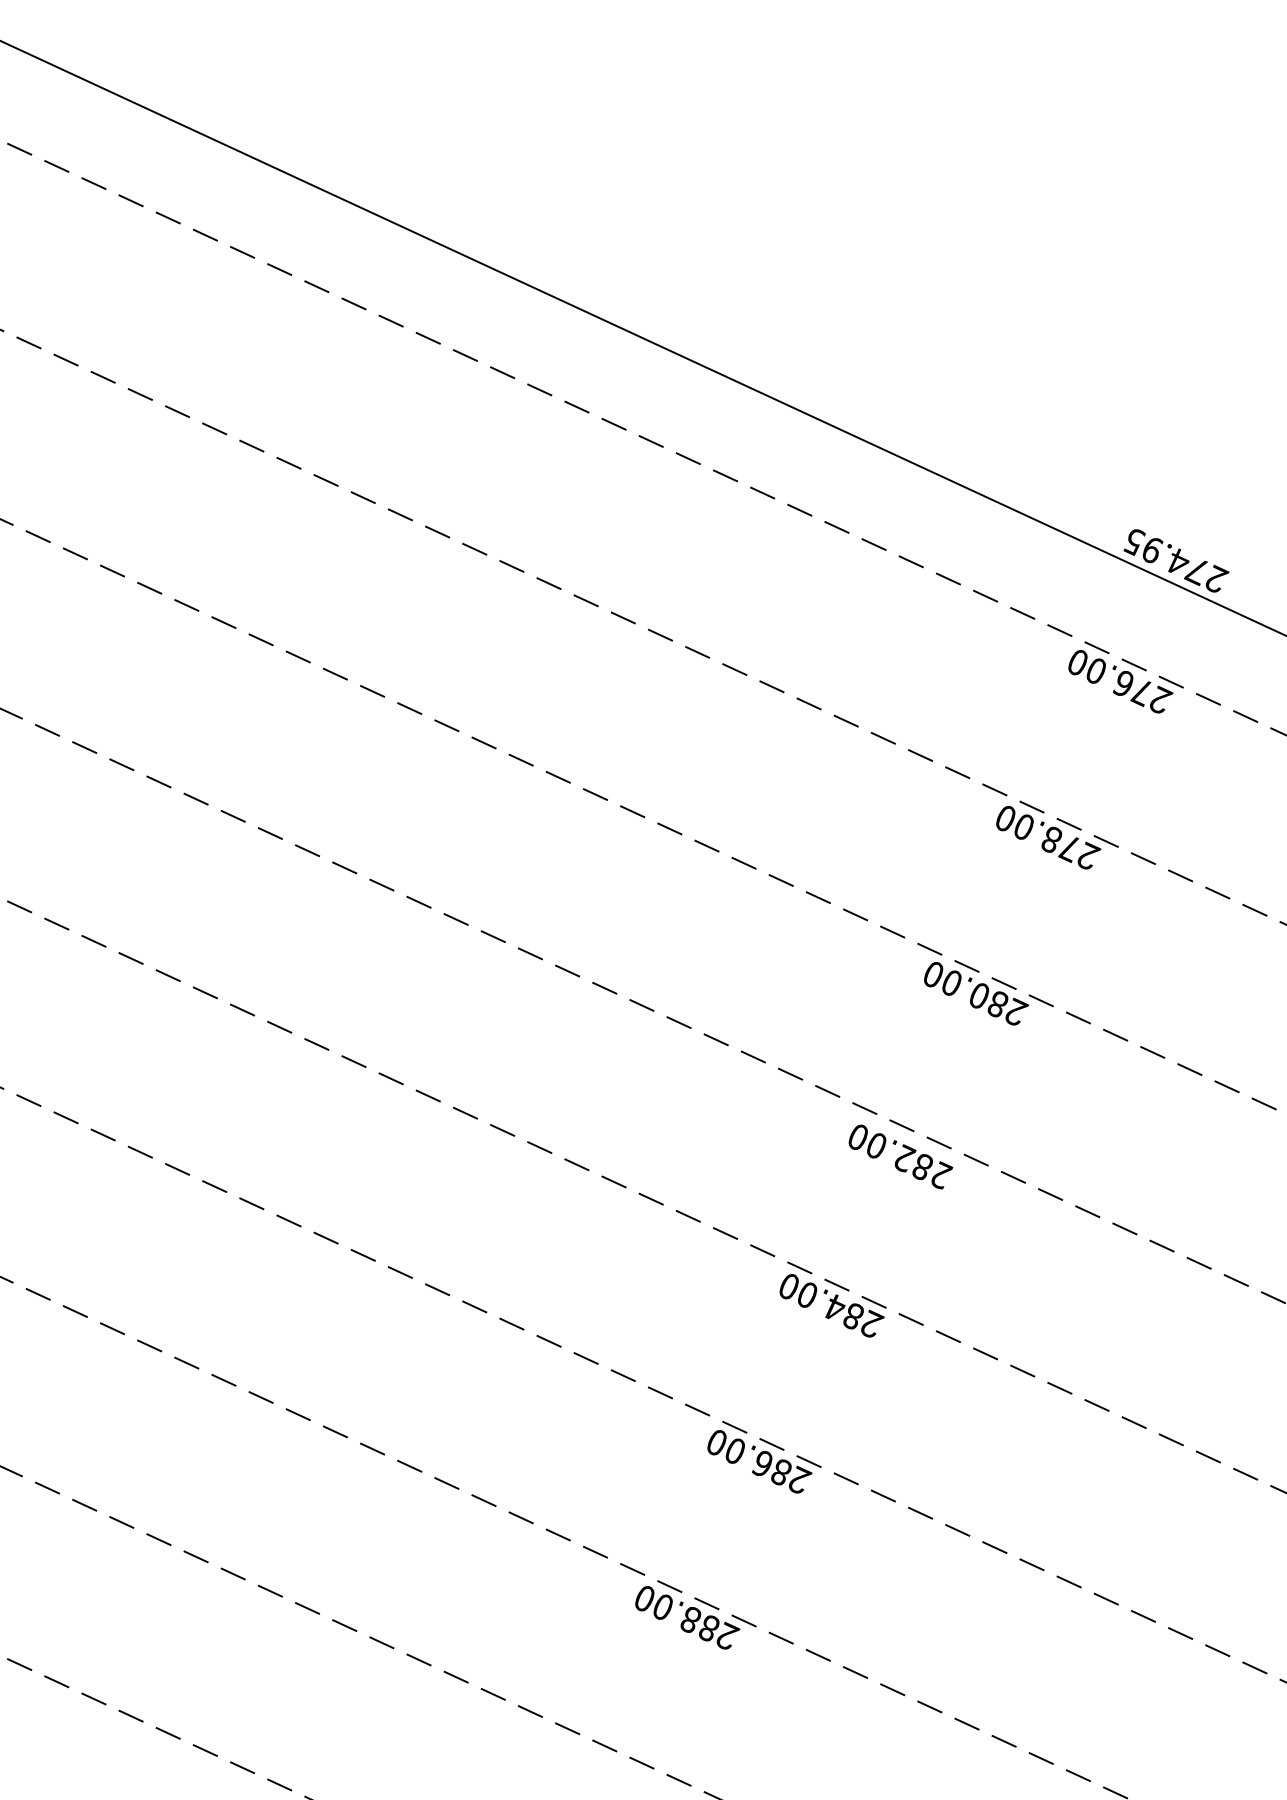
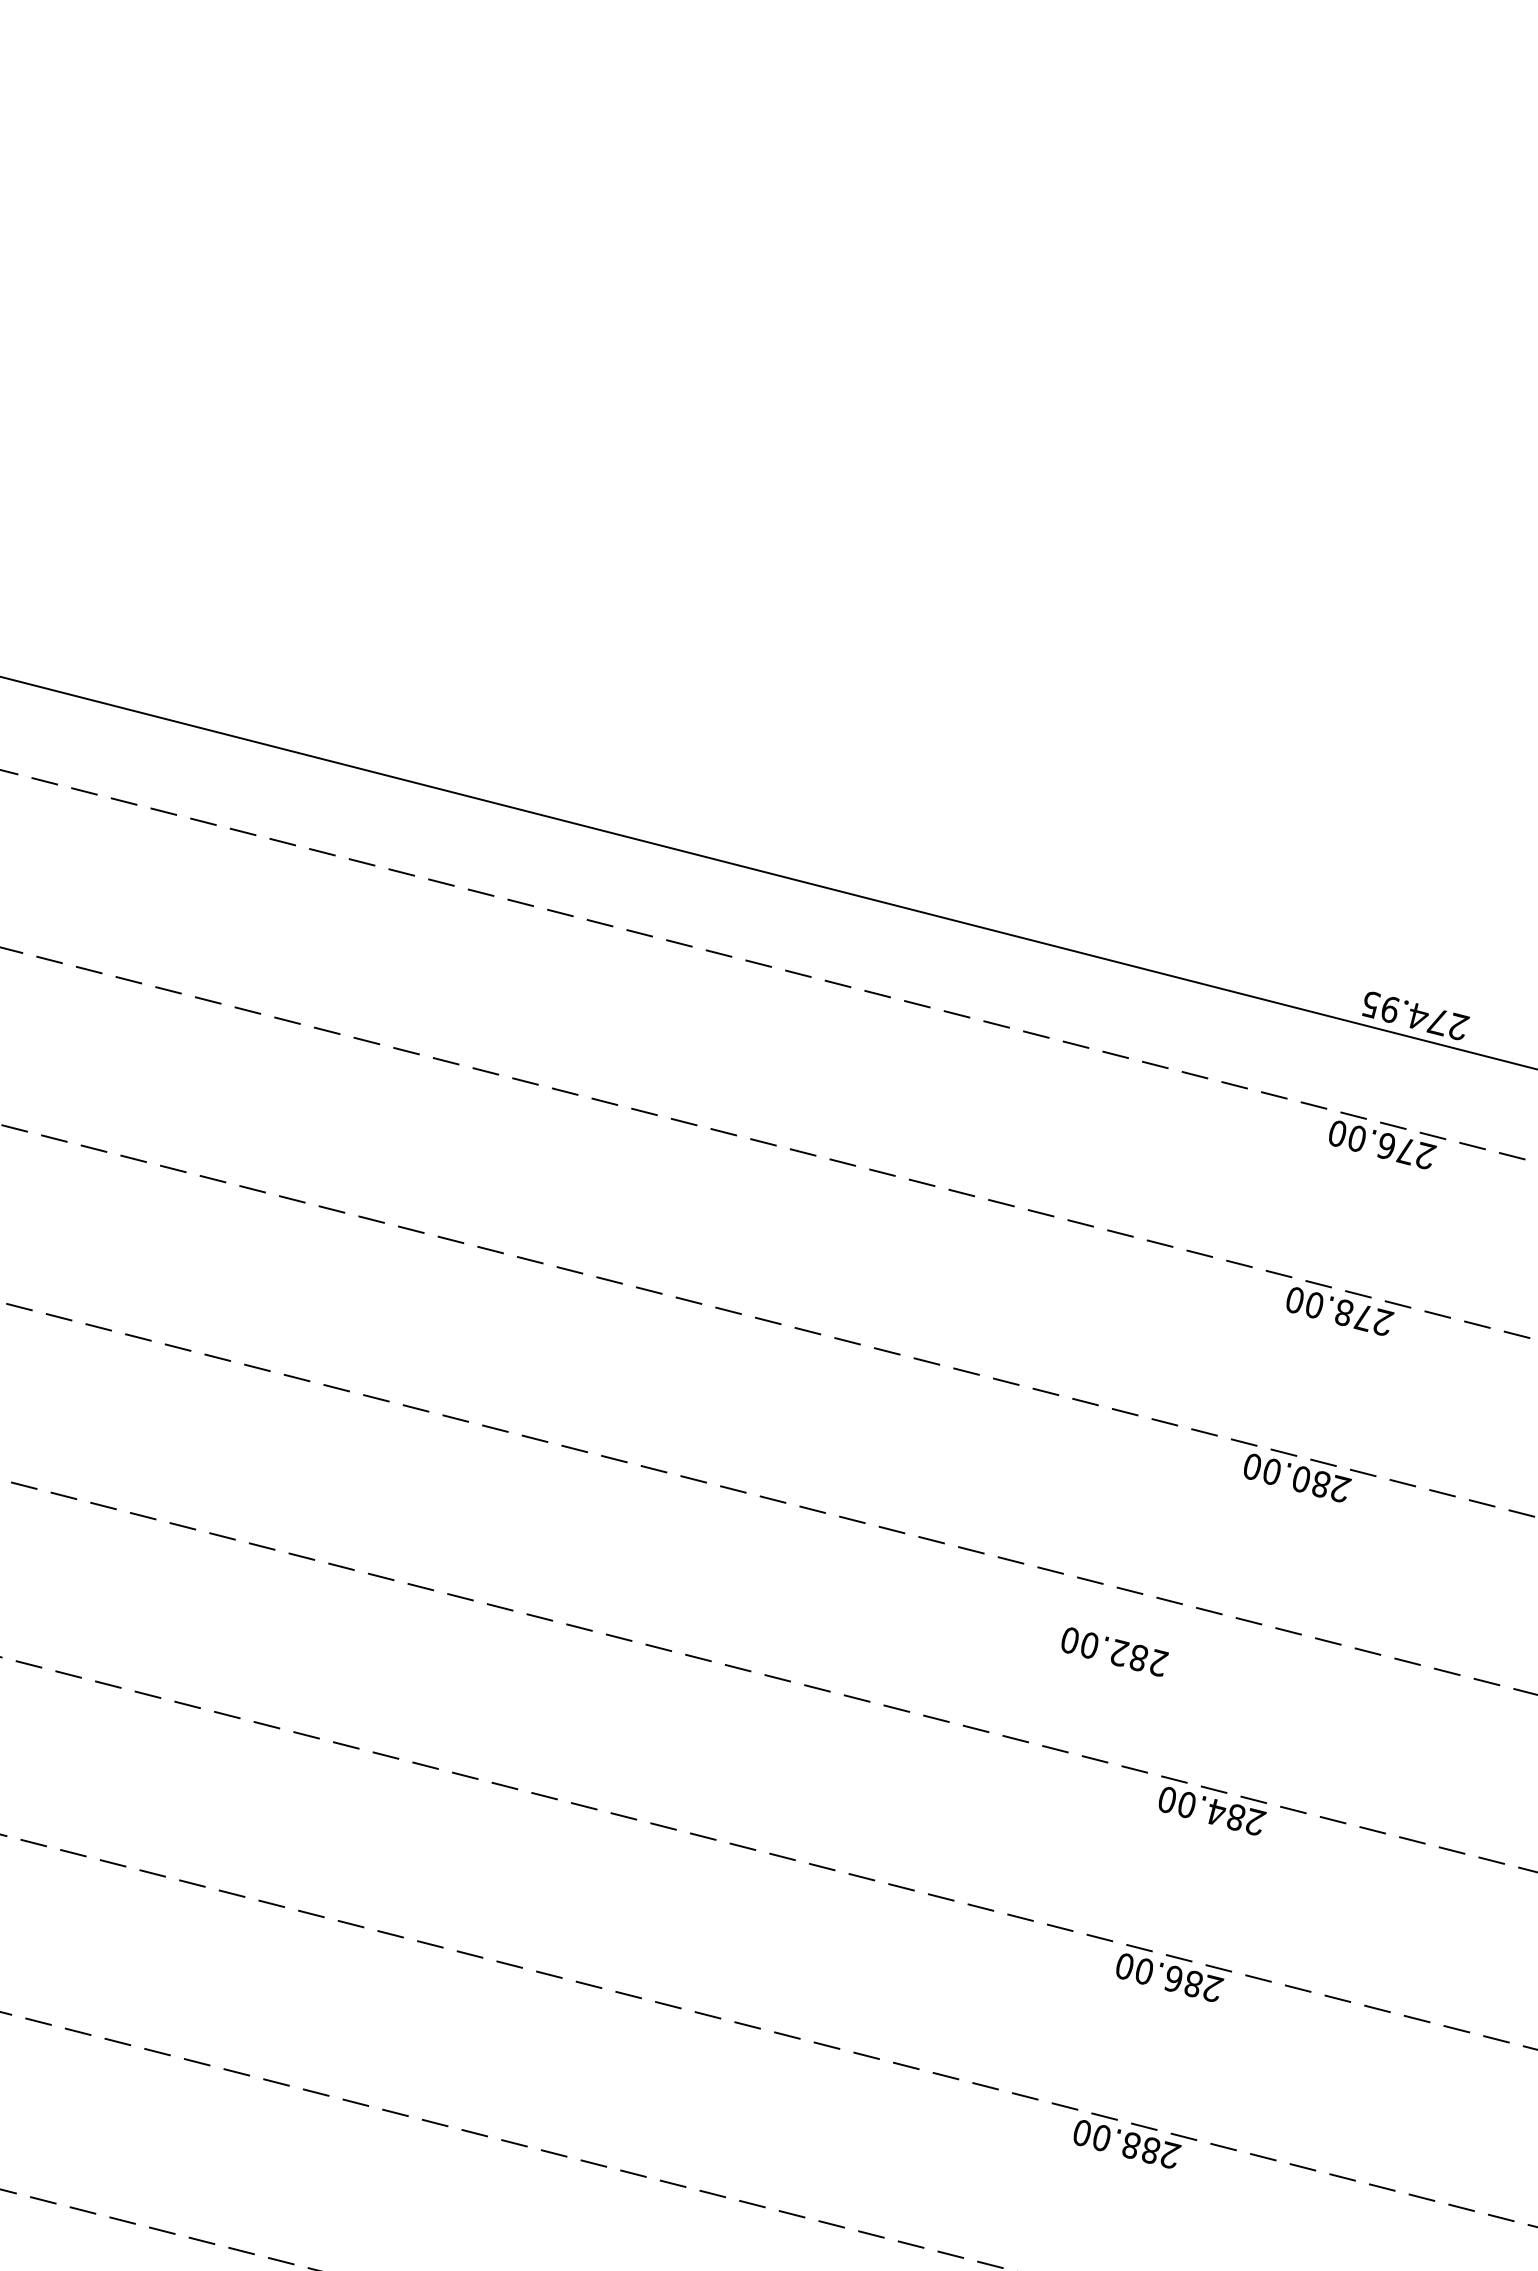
text: (899, 1156) -> (1114, 1651), moved

